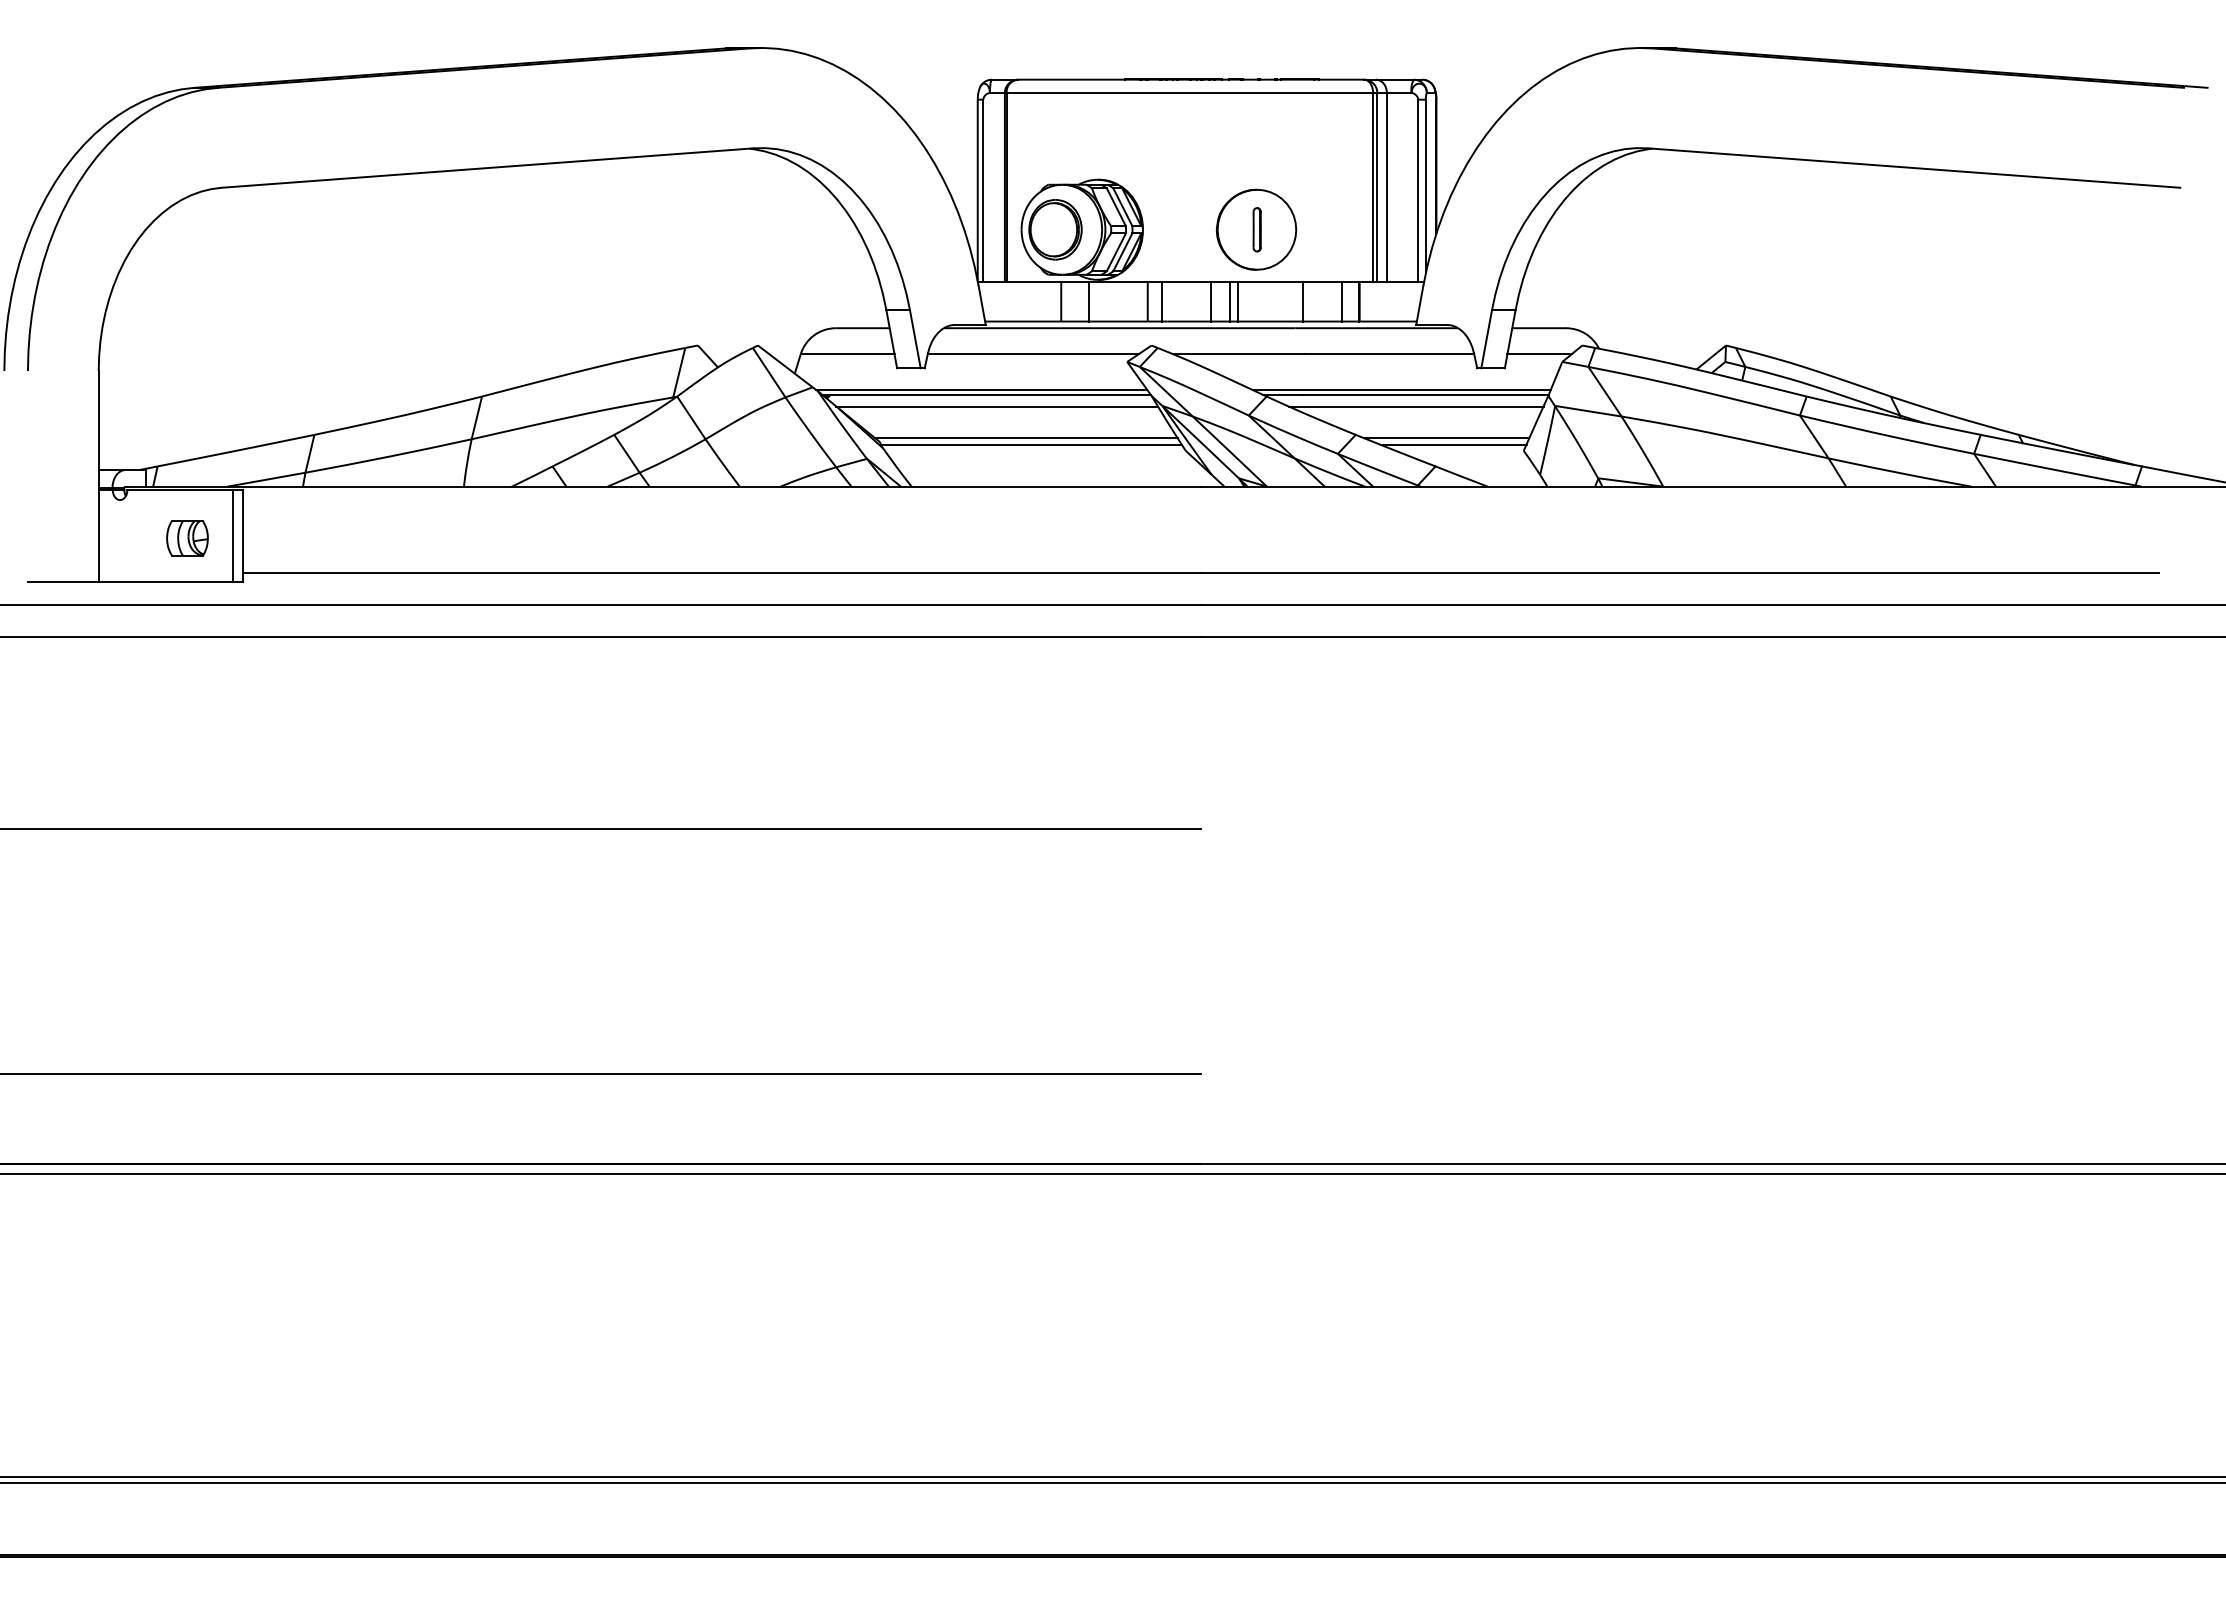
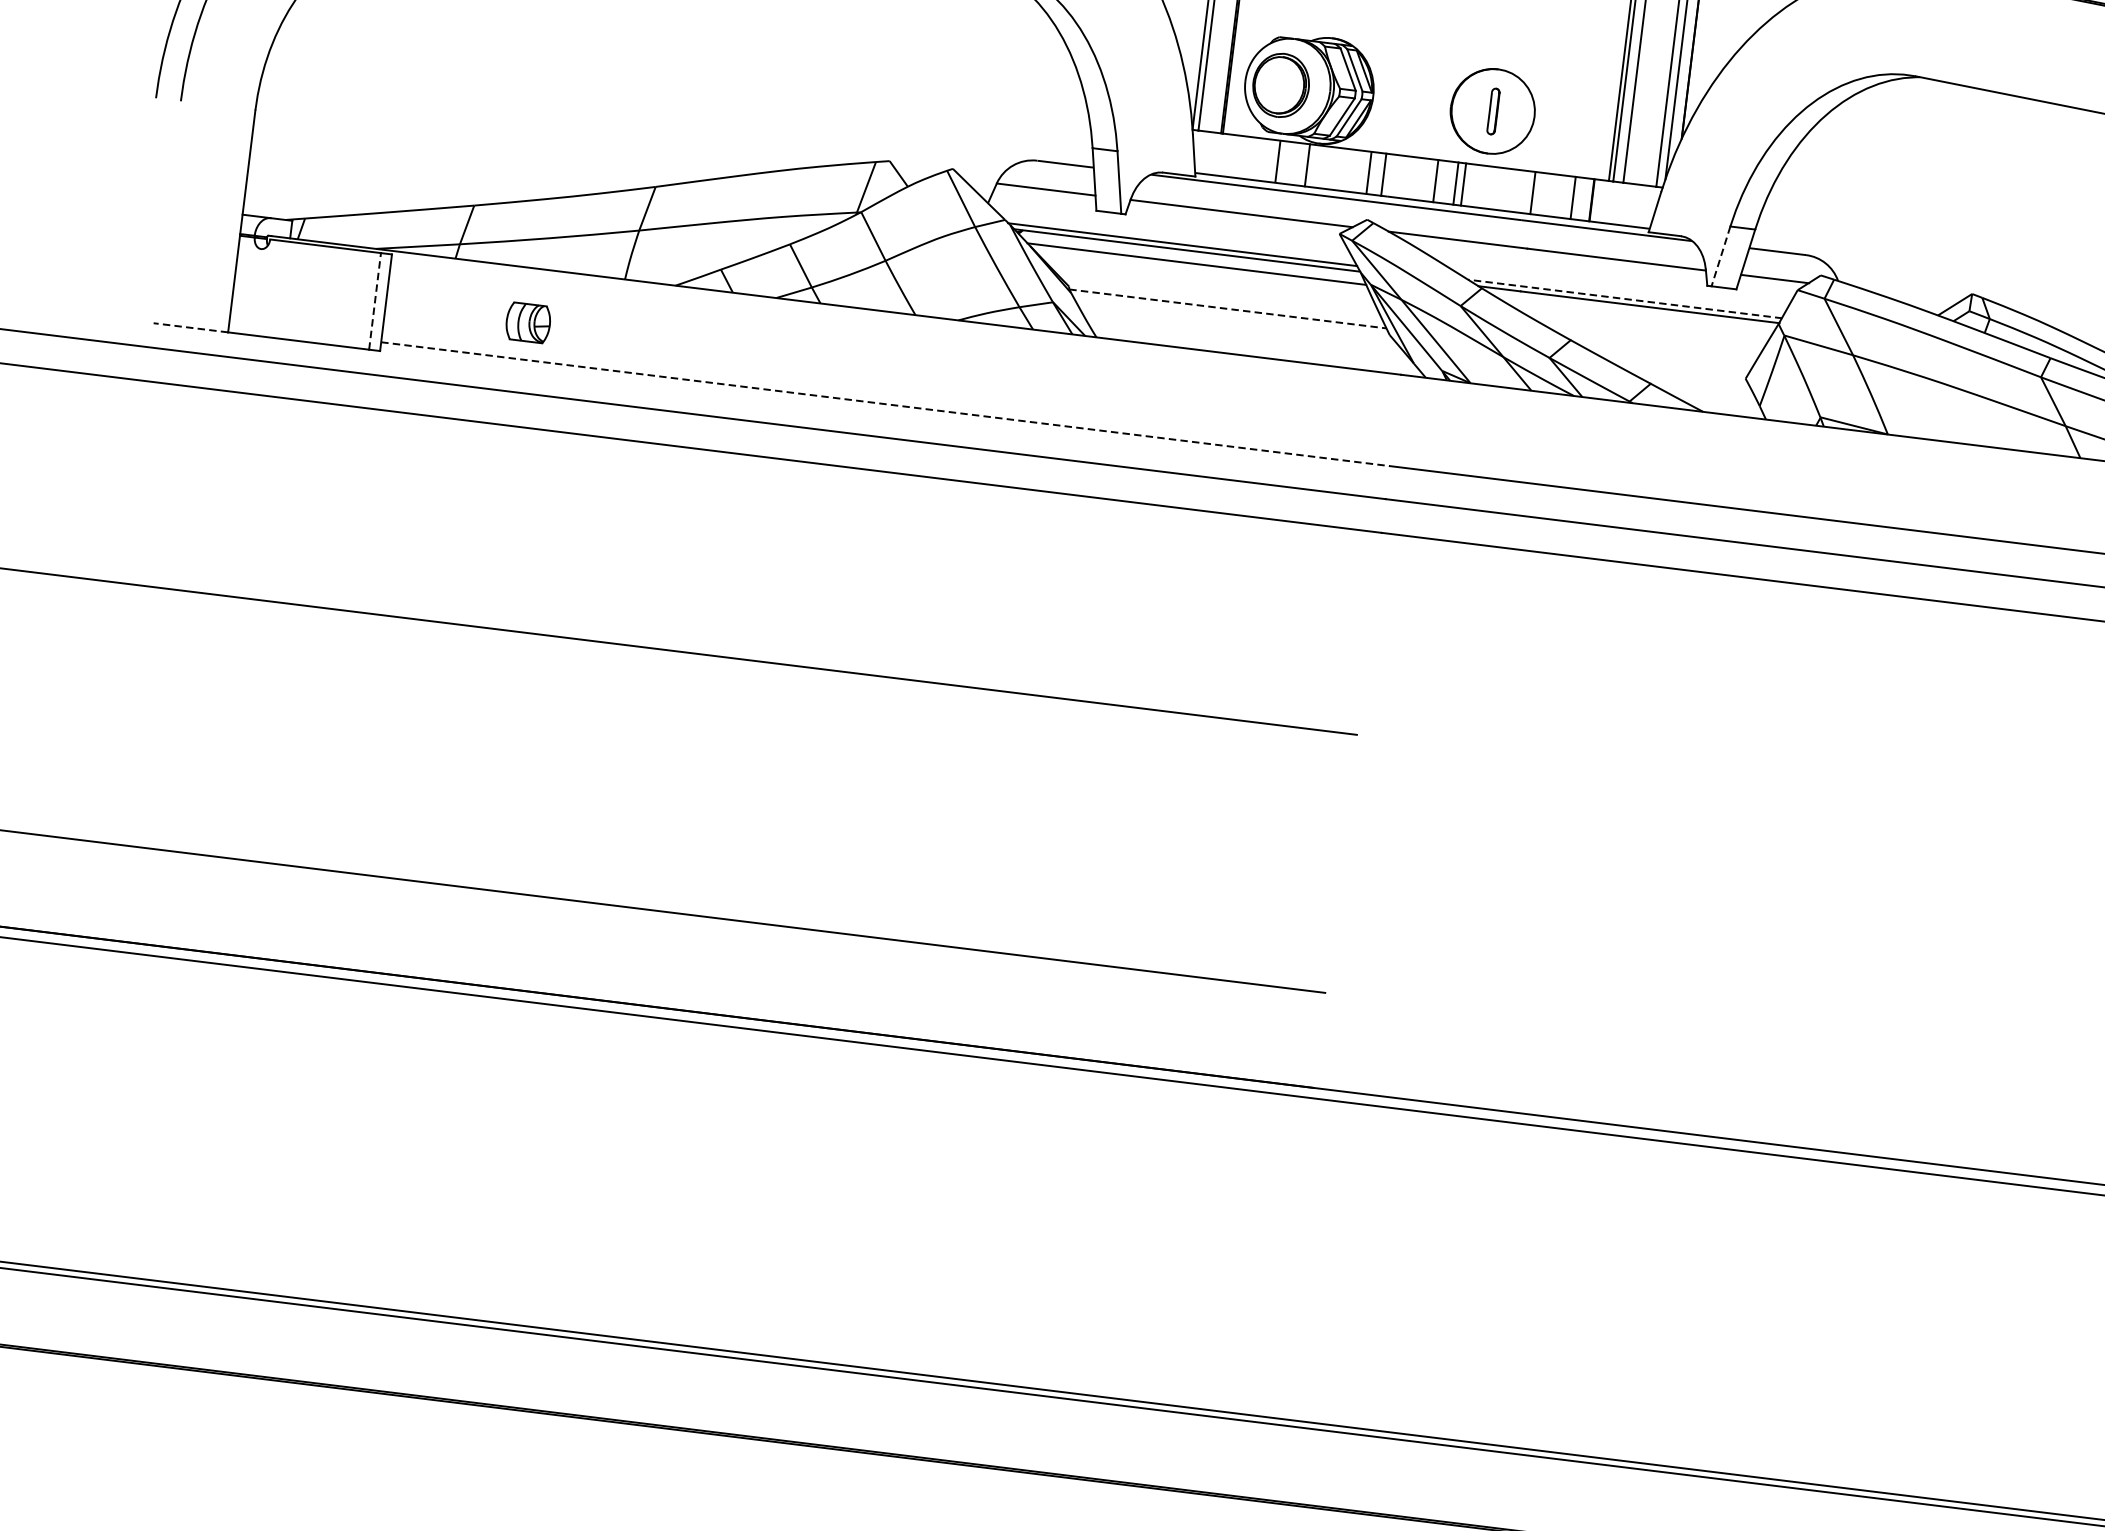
line: (1486, 339) -> (1720, 256), solid -> dashed
line: (1401, 390) -> (1624, 299), solid -> dashed
line: (1416, 406) -> (1638, 318), removed
line: (1026, 438) -> (1223, 301), removed
line: (1446, 438) -> (1665, 355), removed
line: (1031, 444) -> (1228, 308), solid -> dashed
line: (1453, 444) -> (1672, 363), removed
line: (232, 535) -> (374, 300), solid -> dashed
part: (187, 538) -> (528, 322), moved
line: (722, 573) -> (886, 404), solid -> dashed
line: (62, 581) -> (190, 327), solid -> dashed

